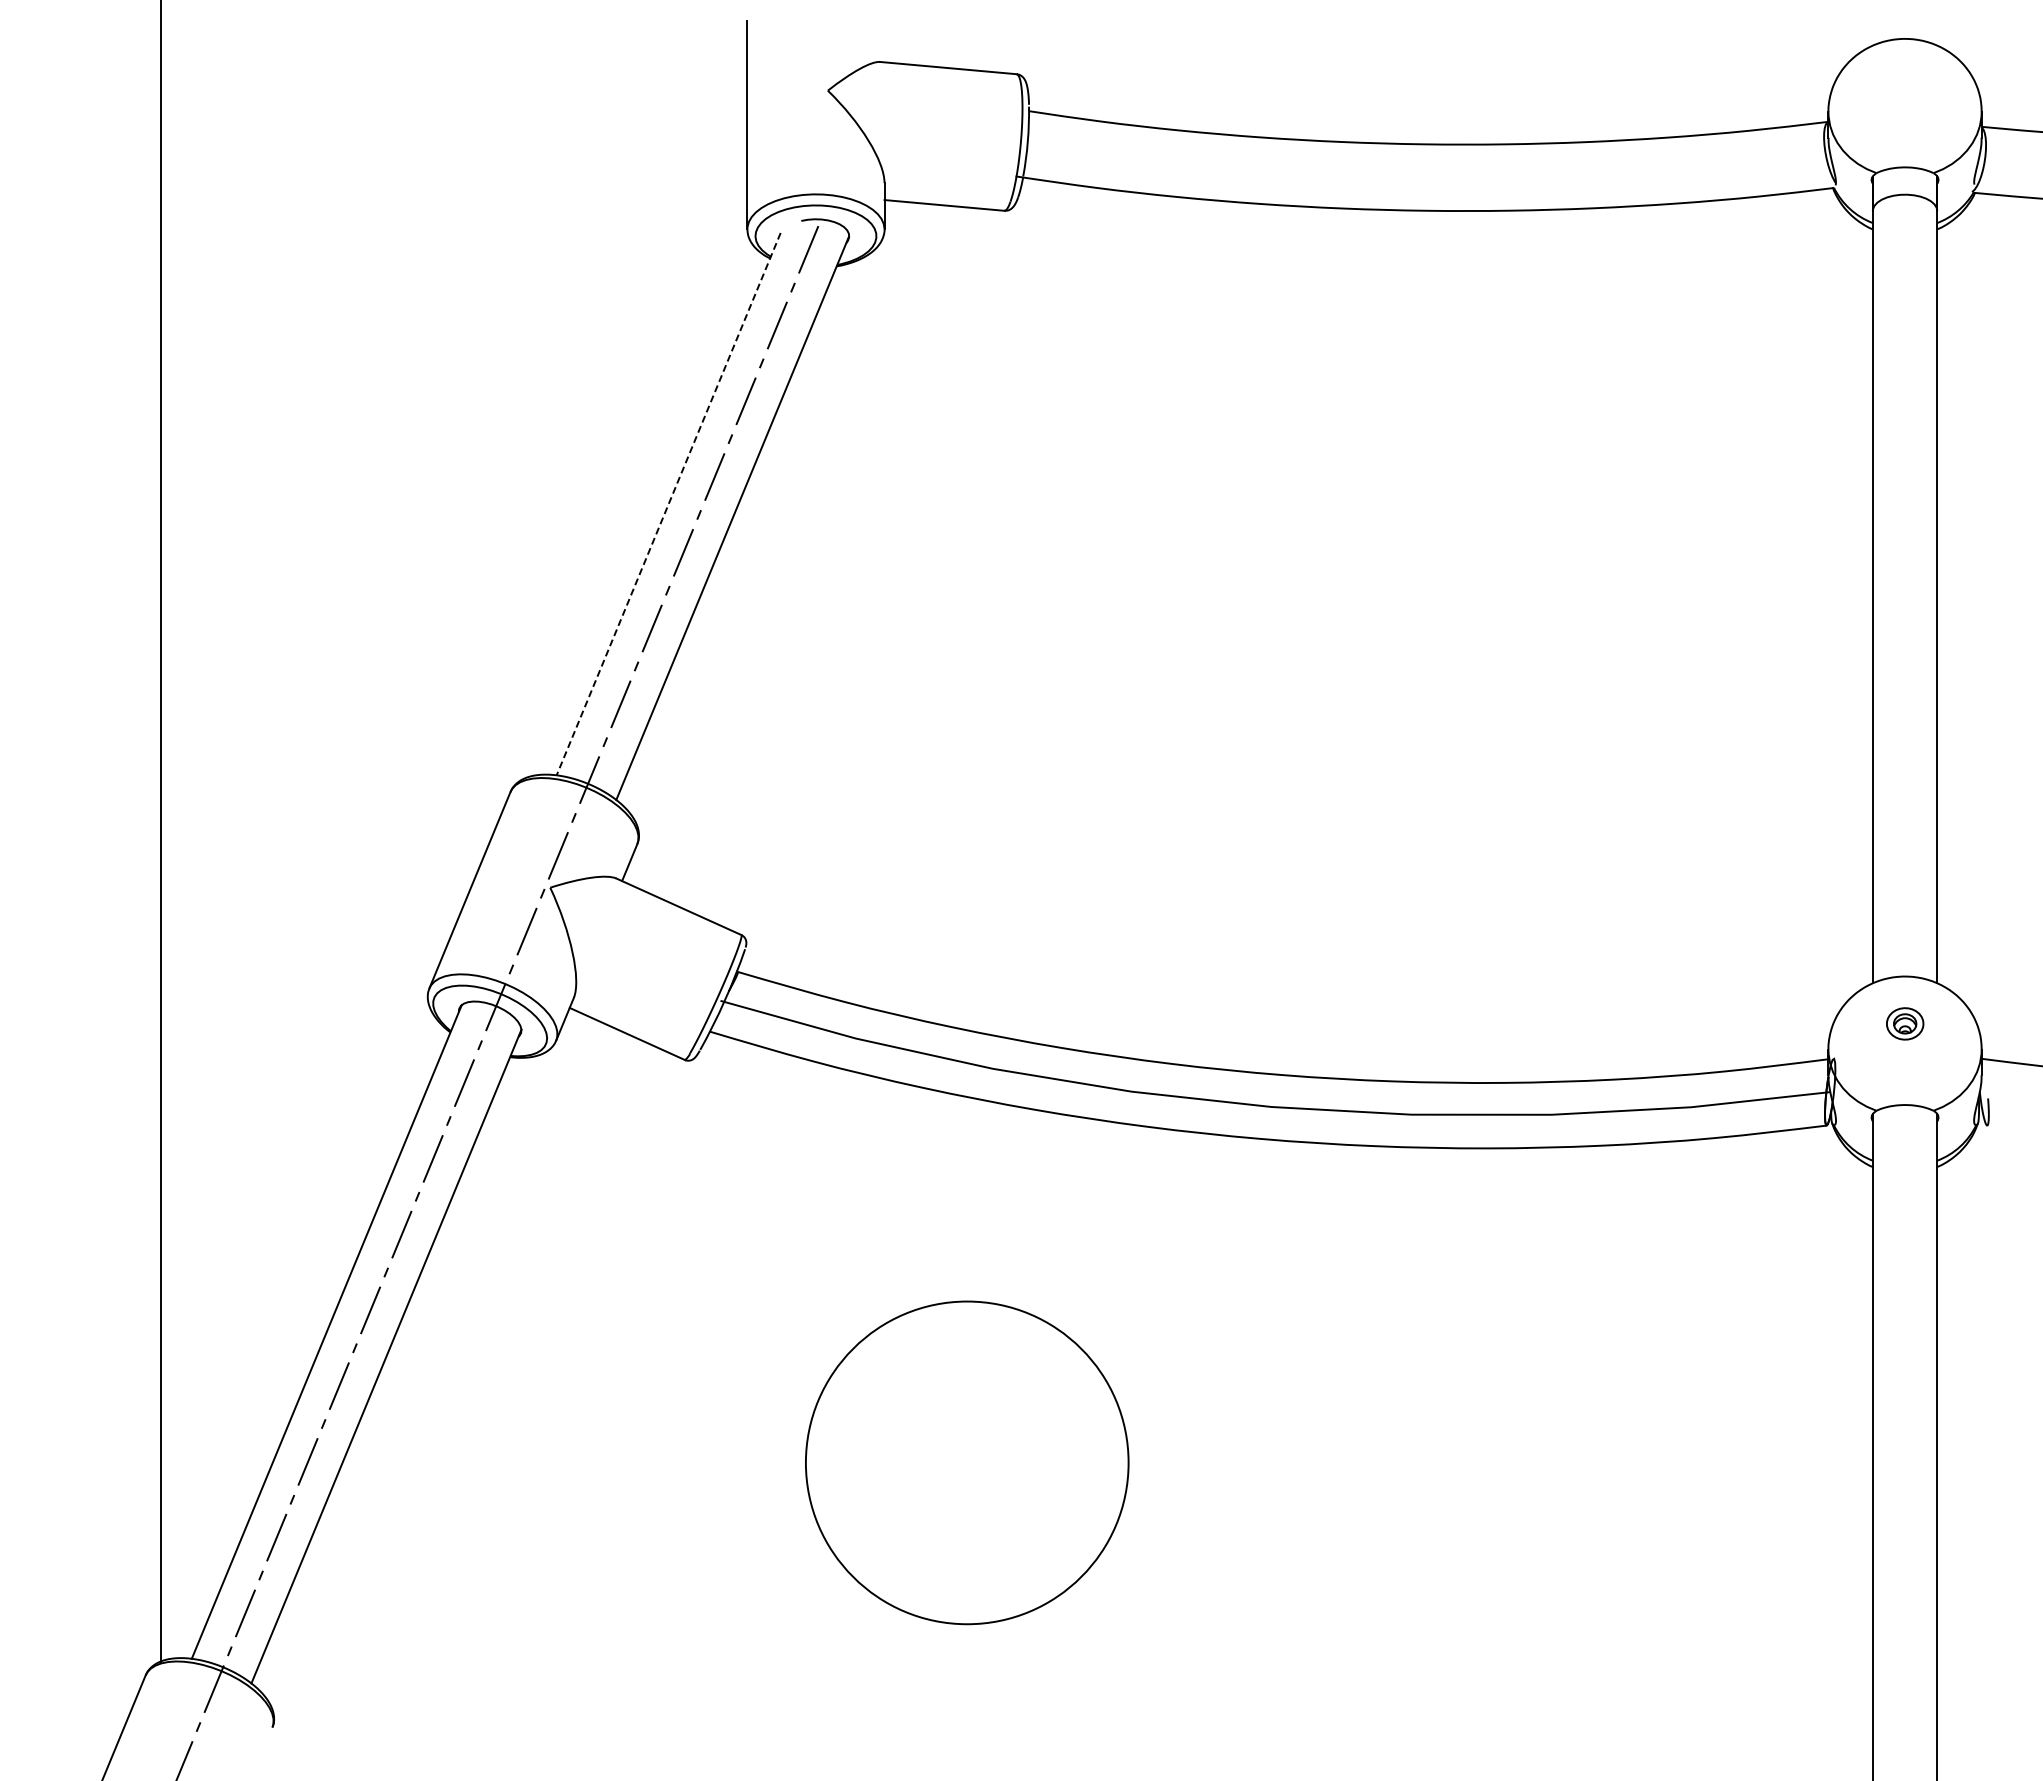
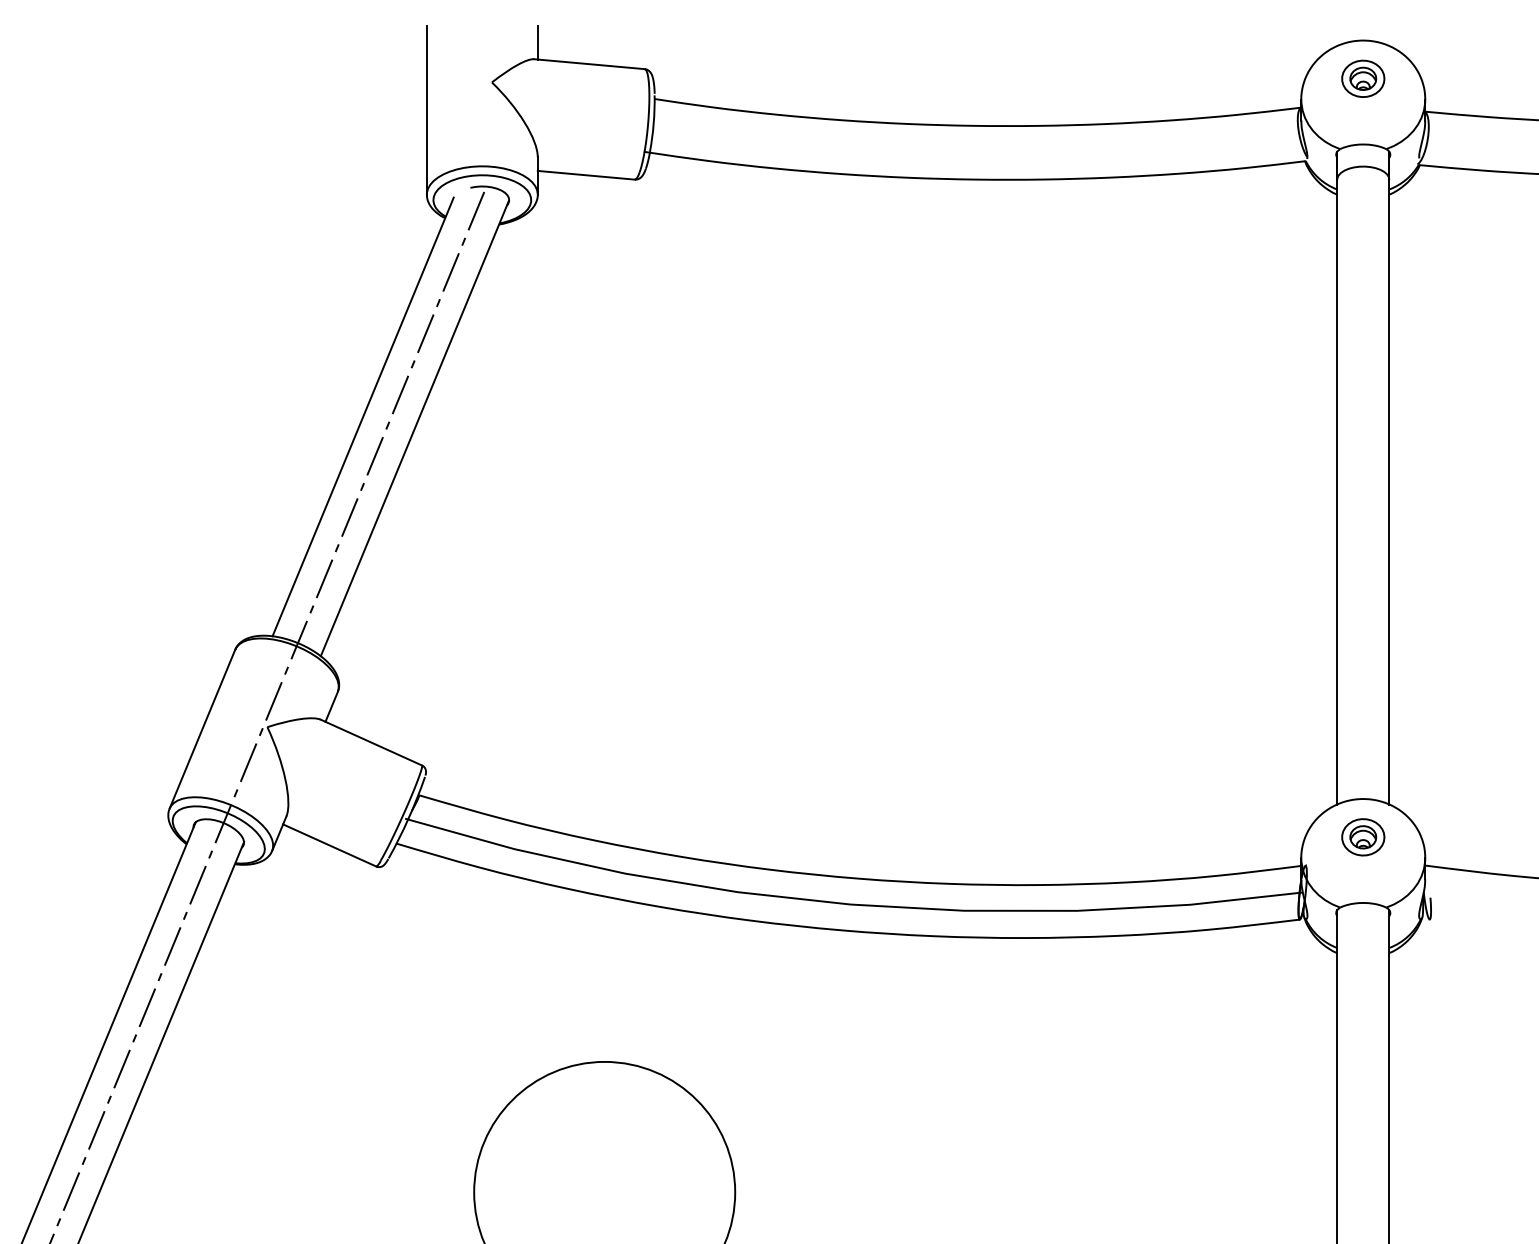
line: (884, 41) -> (537, 42), added
part: (1905, 85) -> (1363, 78), added
line: (668, 504) -> (363, 417), dashed -> solid
part: (1905, 1023) -> (1363, 837), size x1.43

